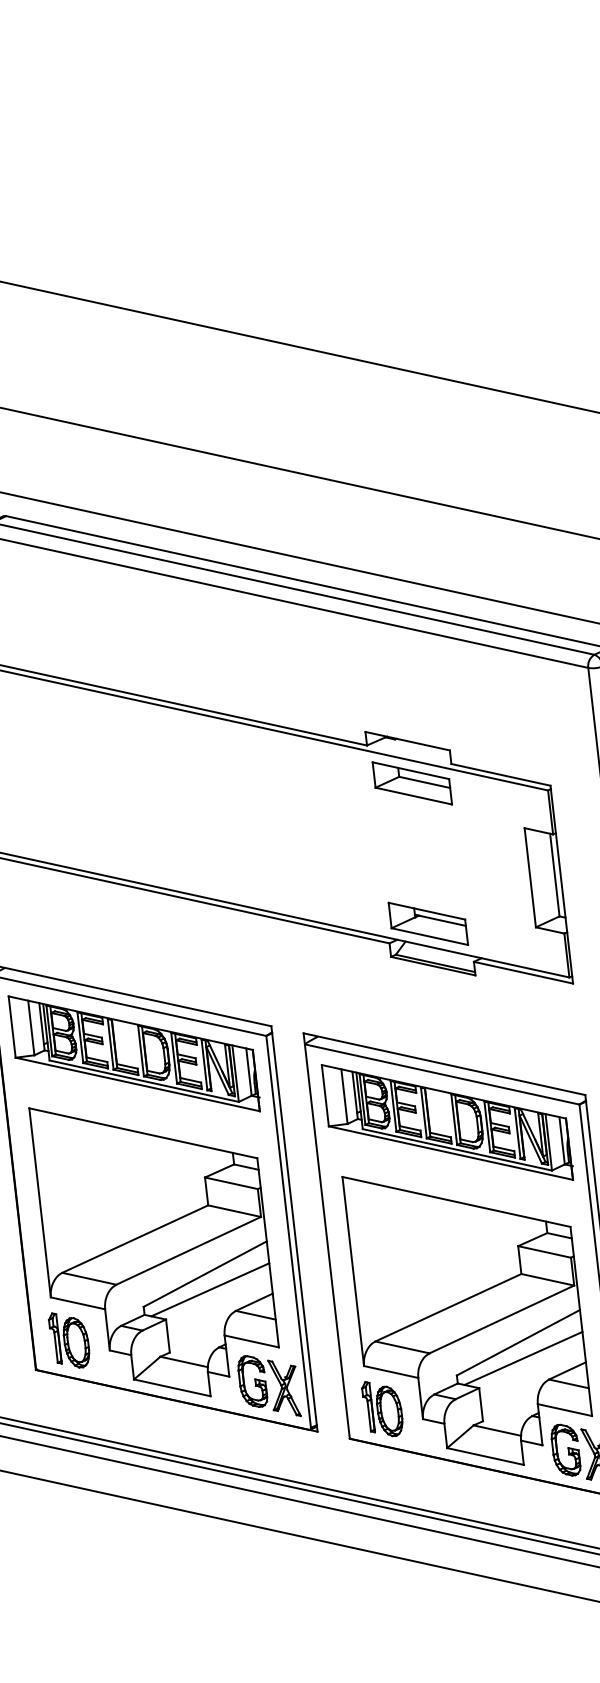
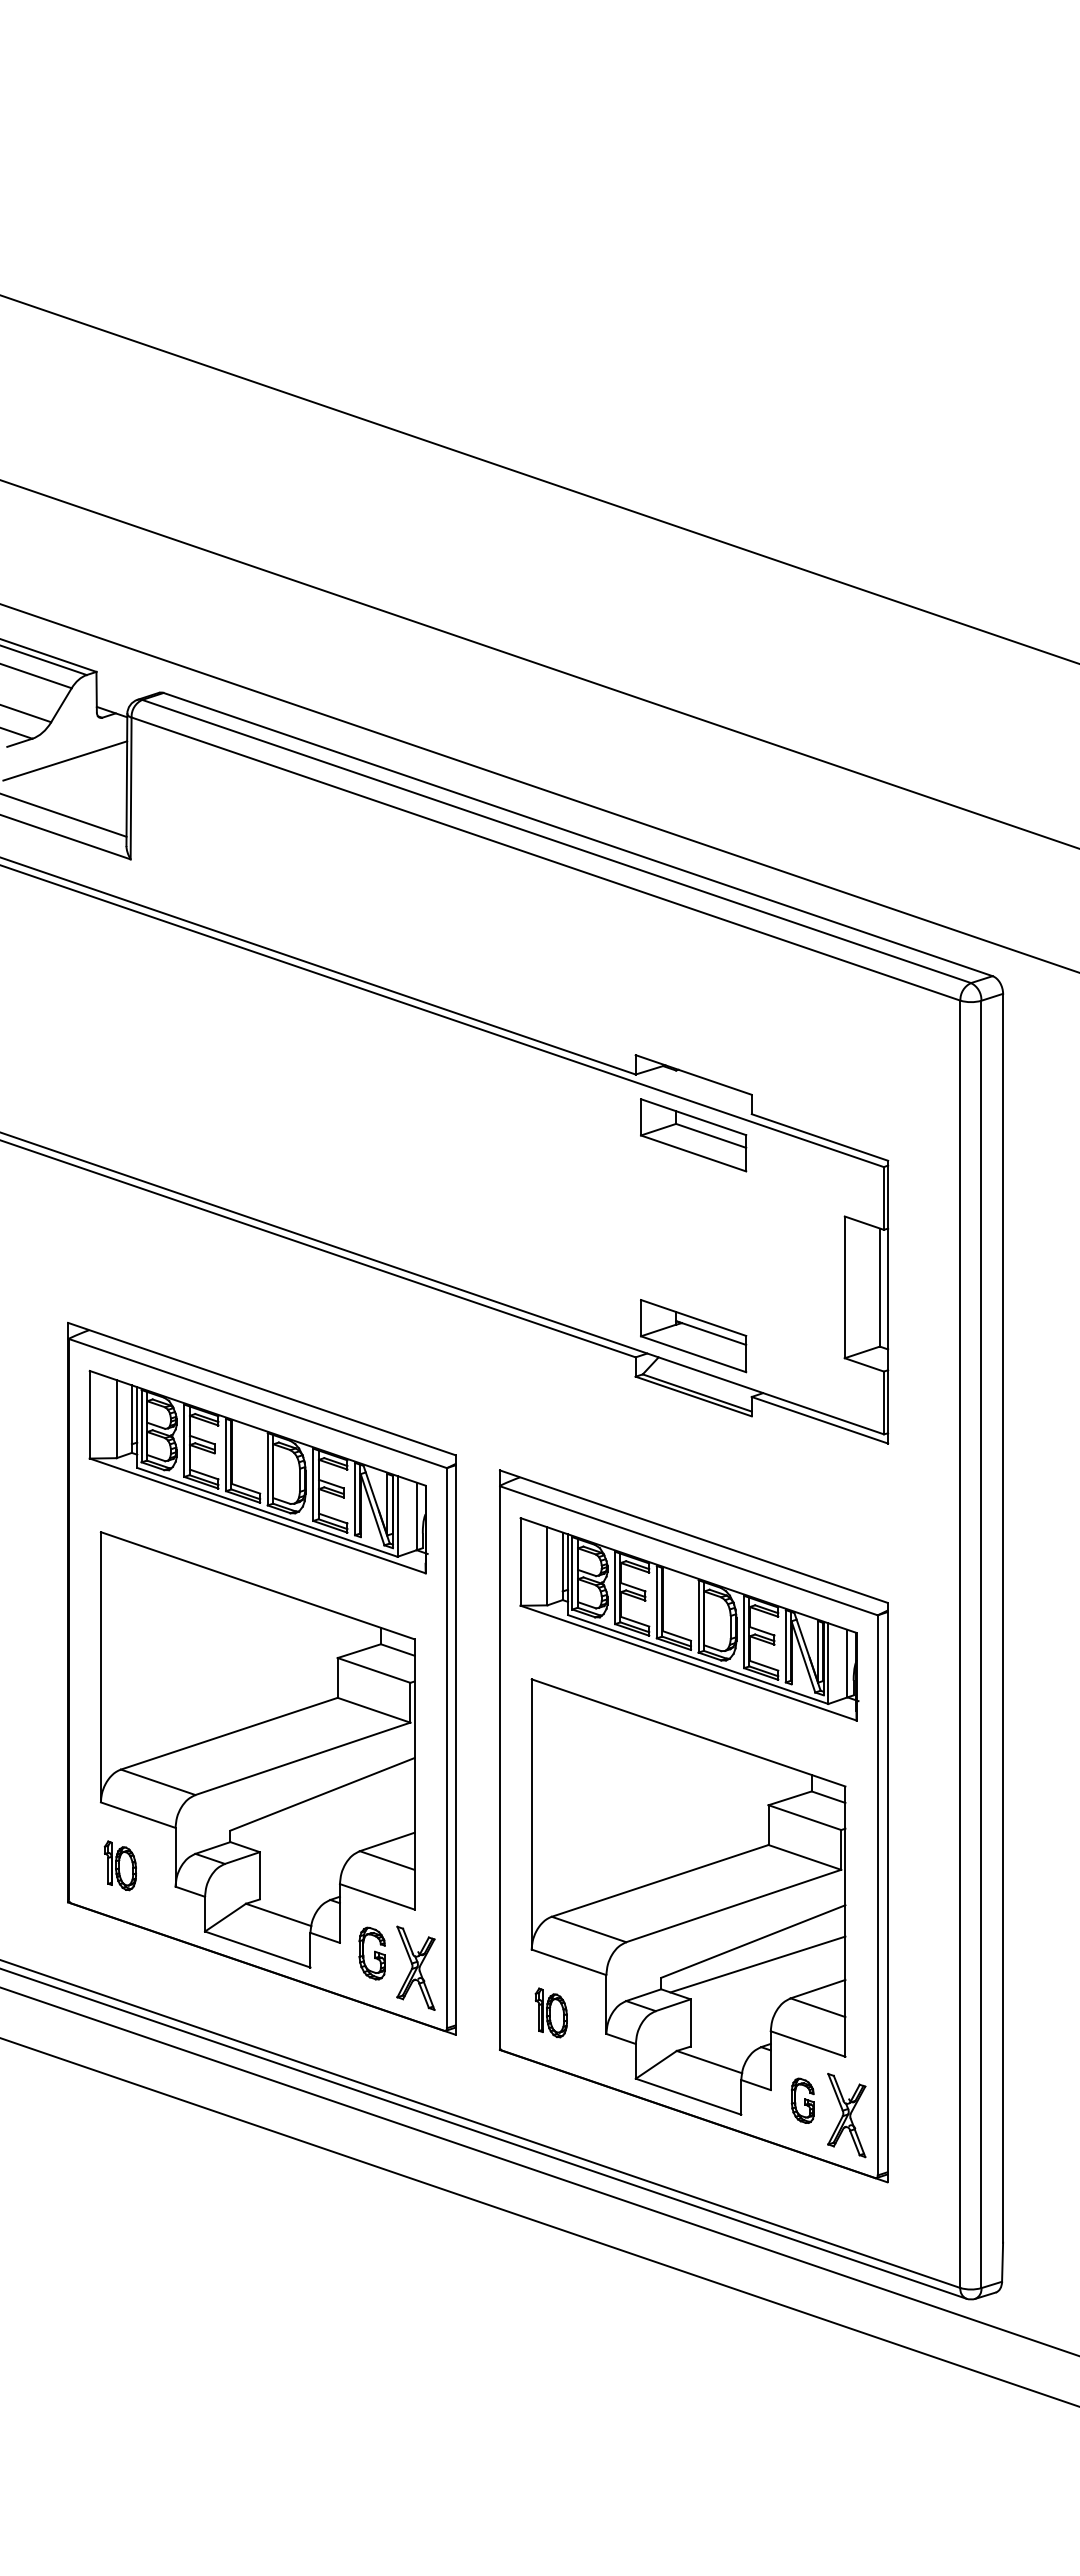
line: (209, 1289) -> (326, 1817), removed
part: (69, 1339) -> (120, 1865), size x0.6
part: (252, 1381) -> (372, 1953), size x0.7
part: (382, 1408) -> (551, 2012), size x0.6
part: (565, 1450) -> (802, 2100), size x0.6

